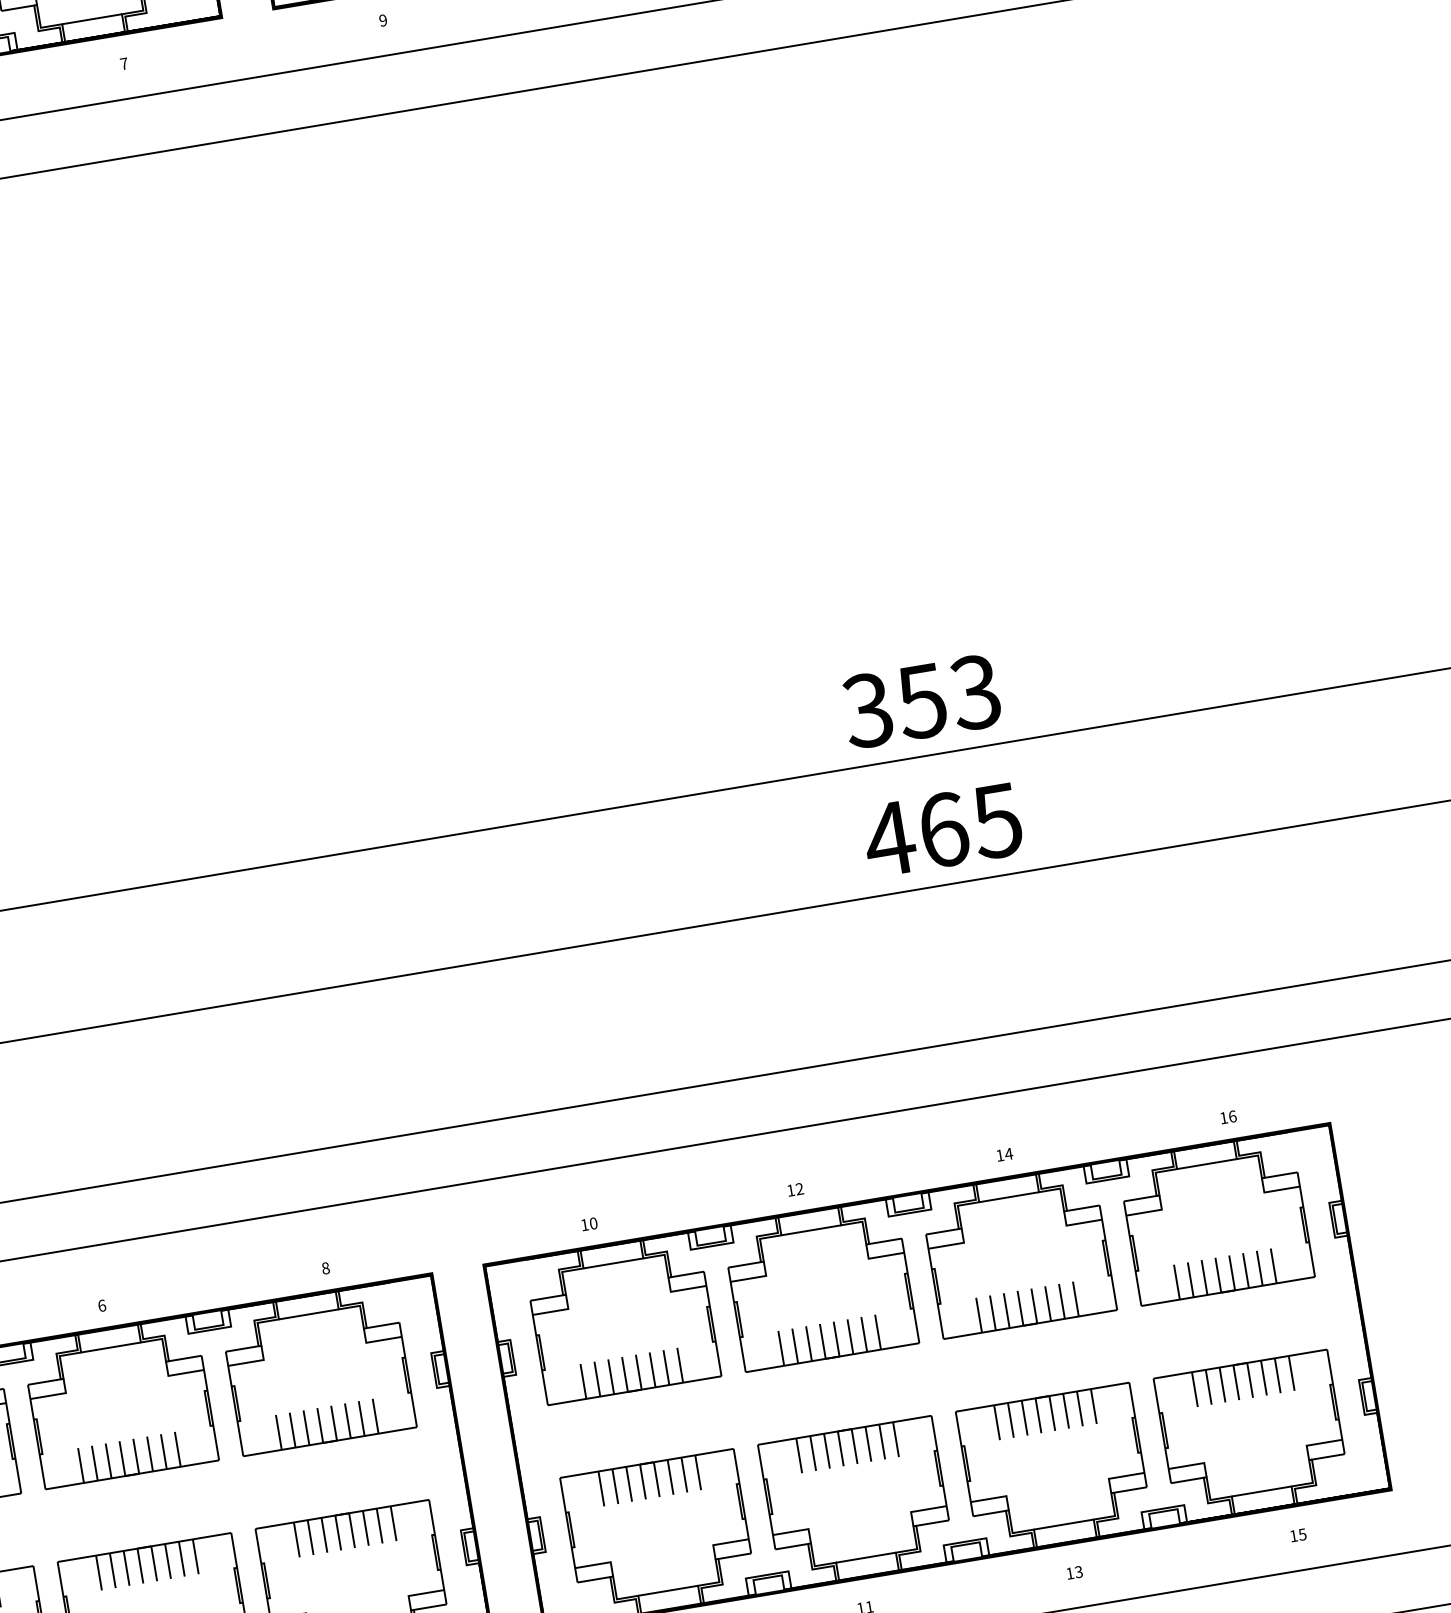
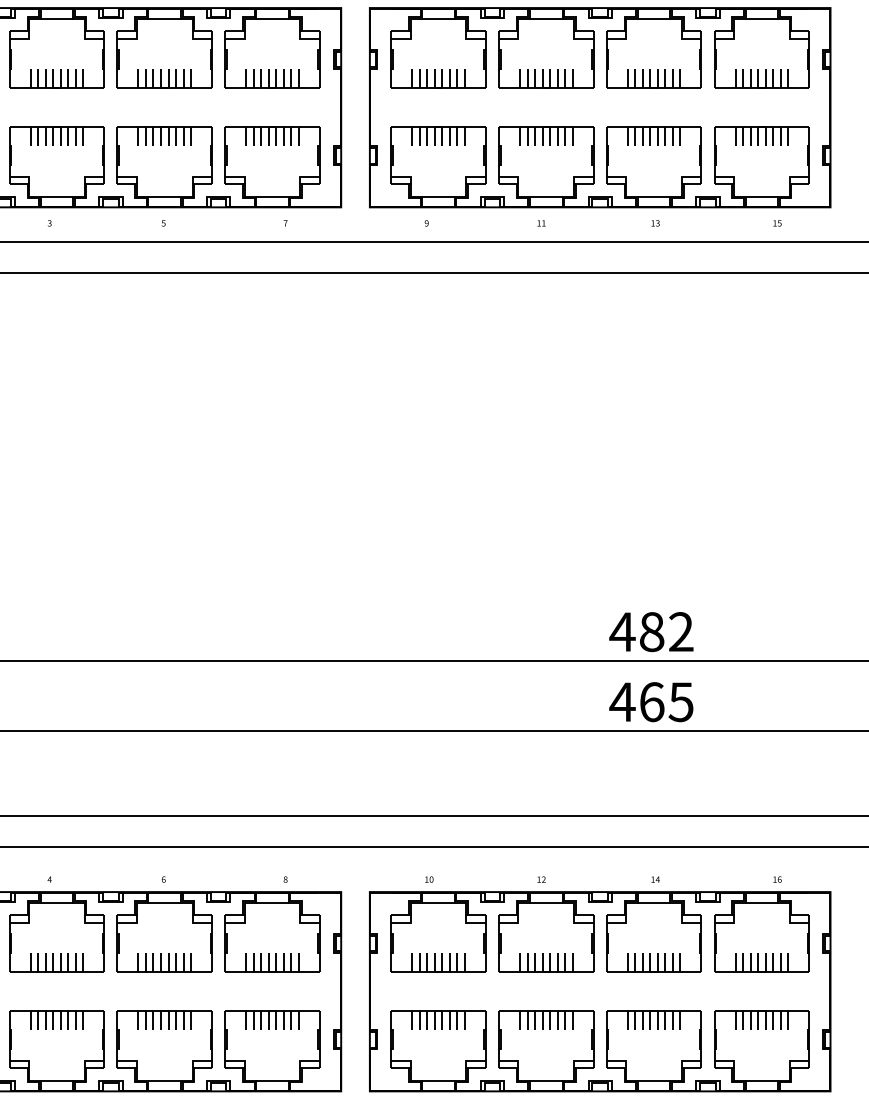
text: (921, 702) -> (651, 632), 353 -> 482

